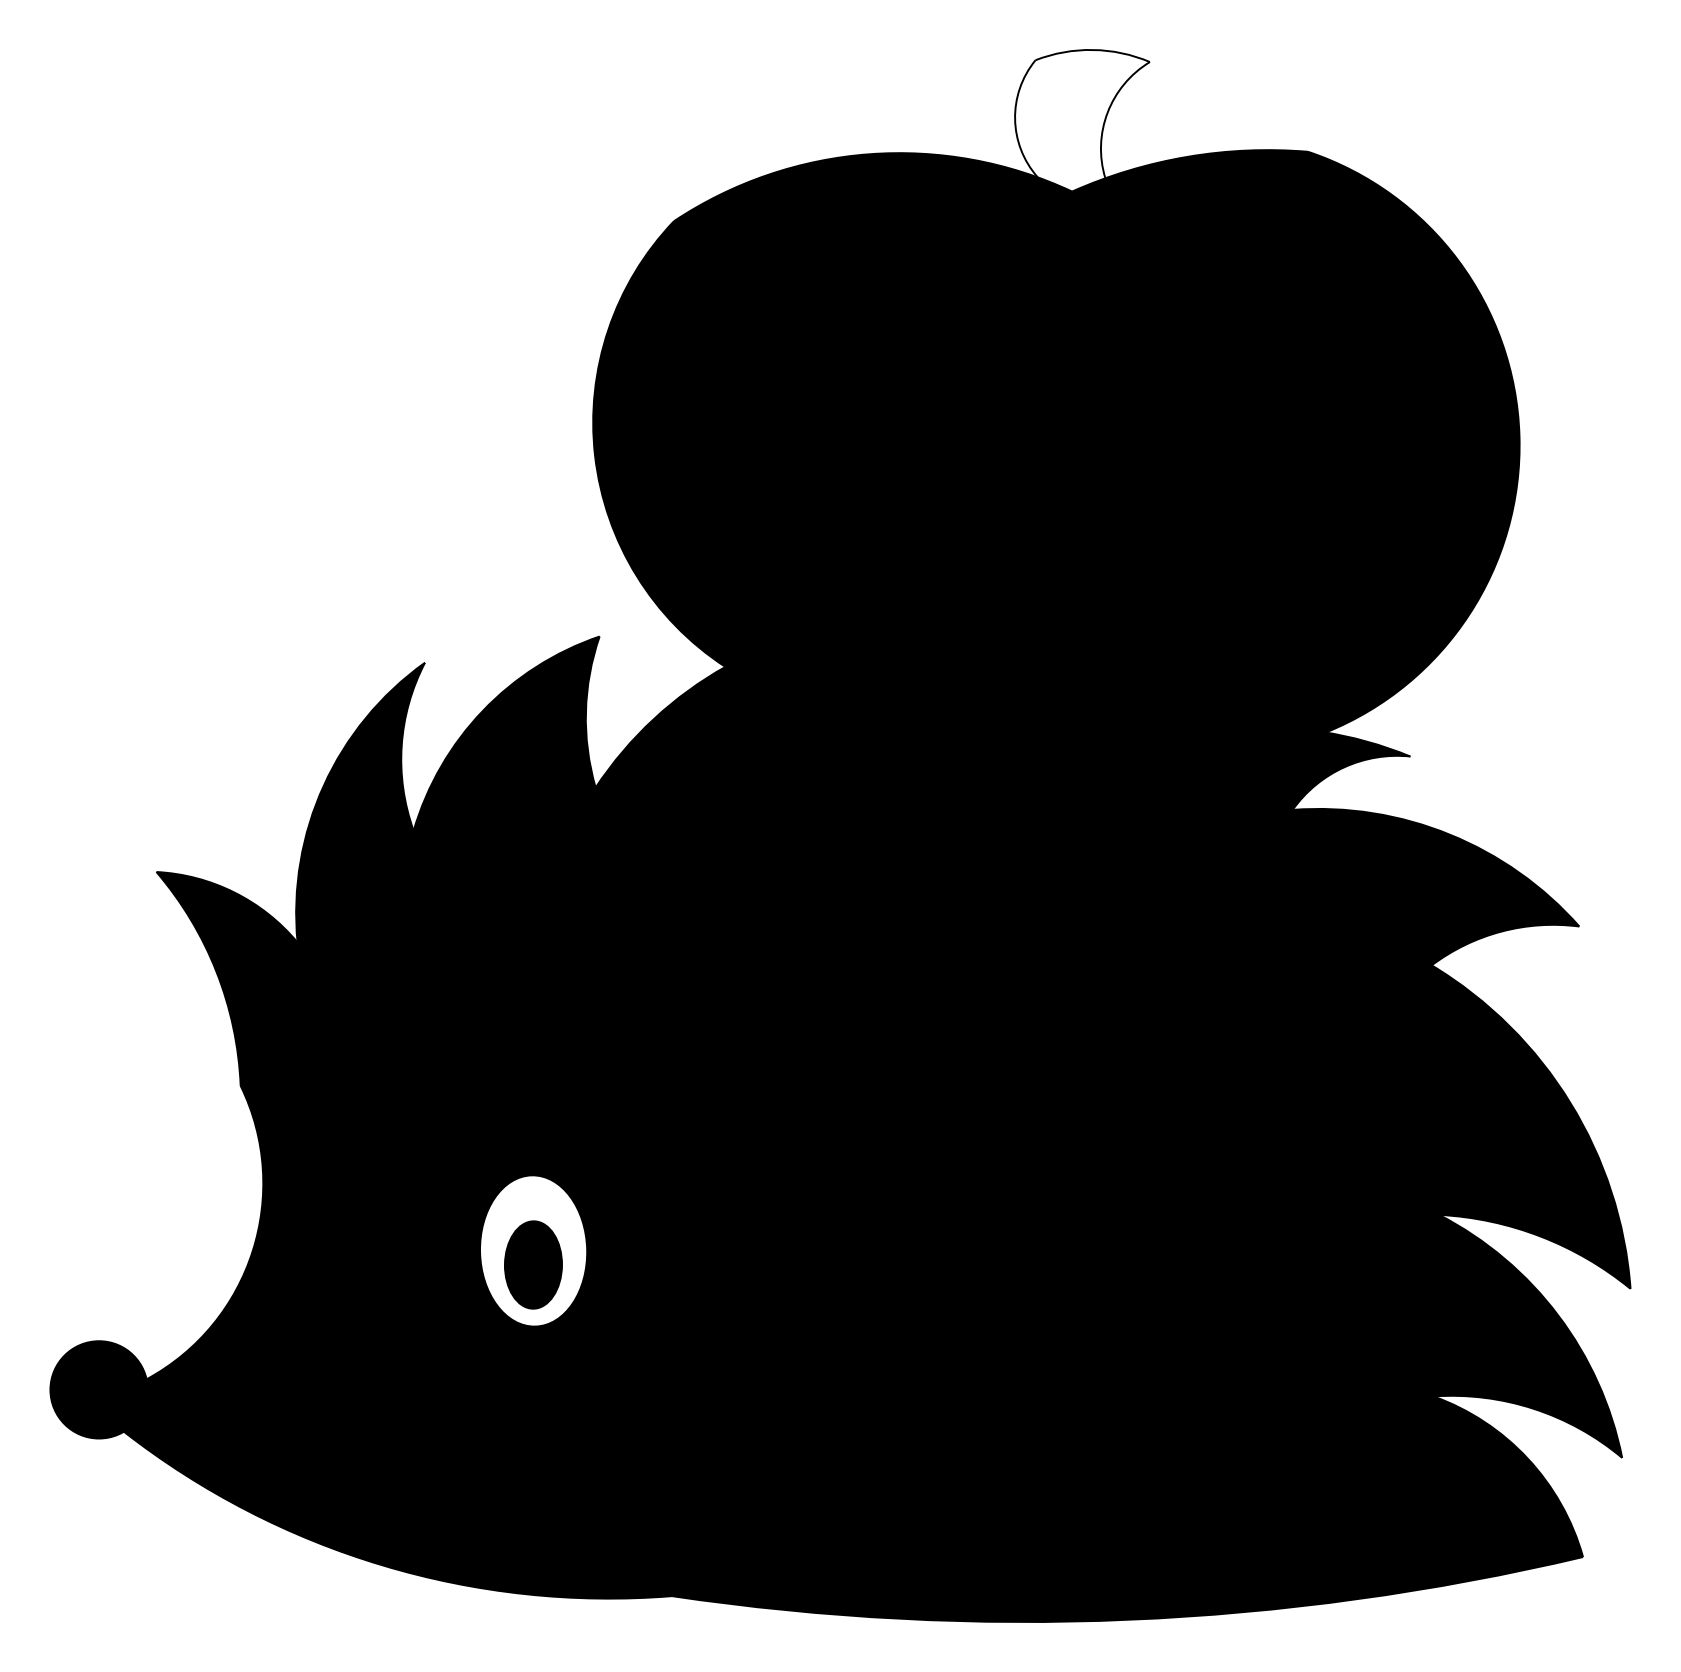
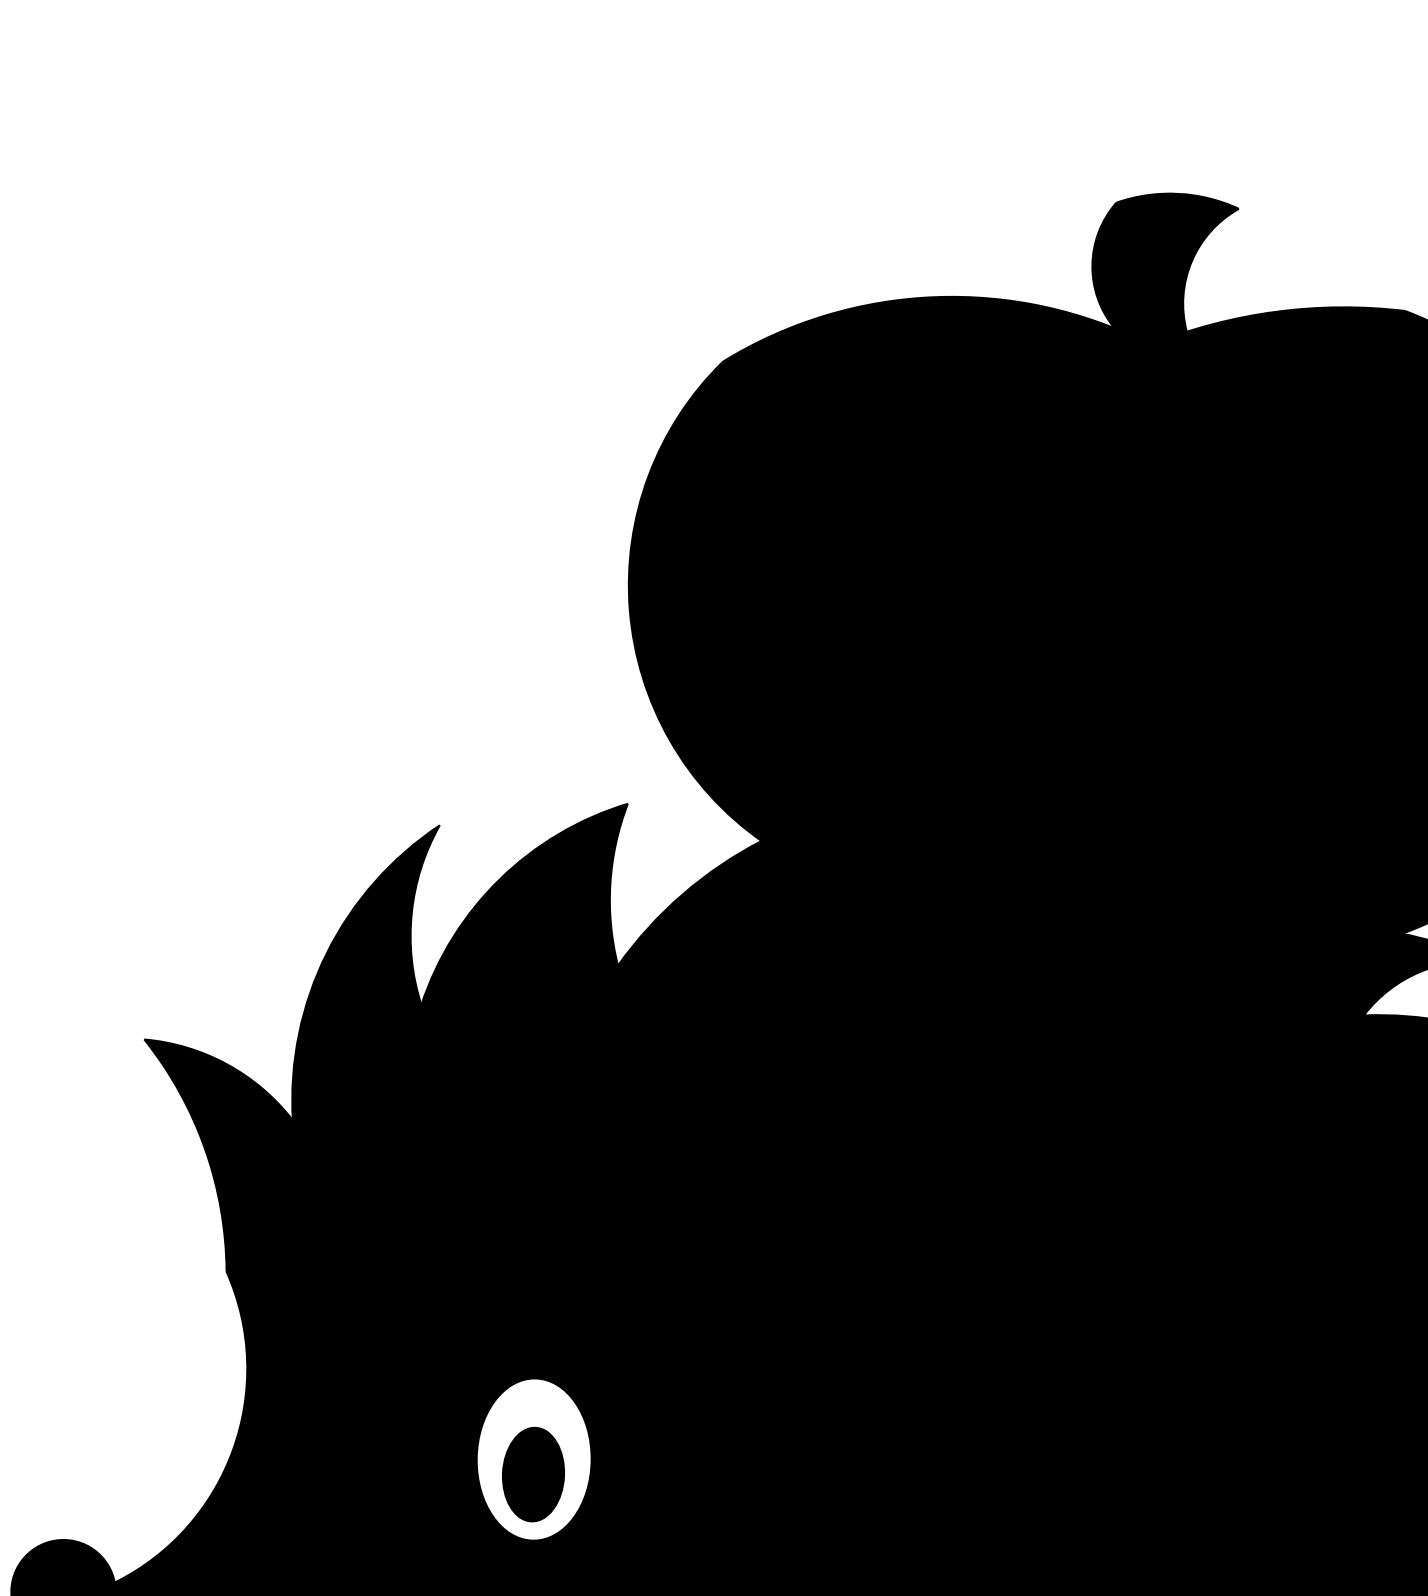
fill: (1082, 120) -> (1164, 268), added

